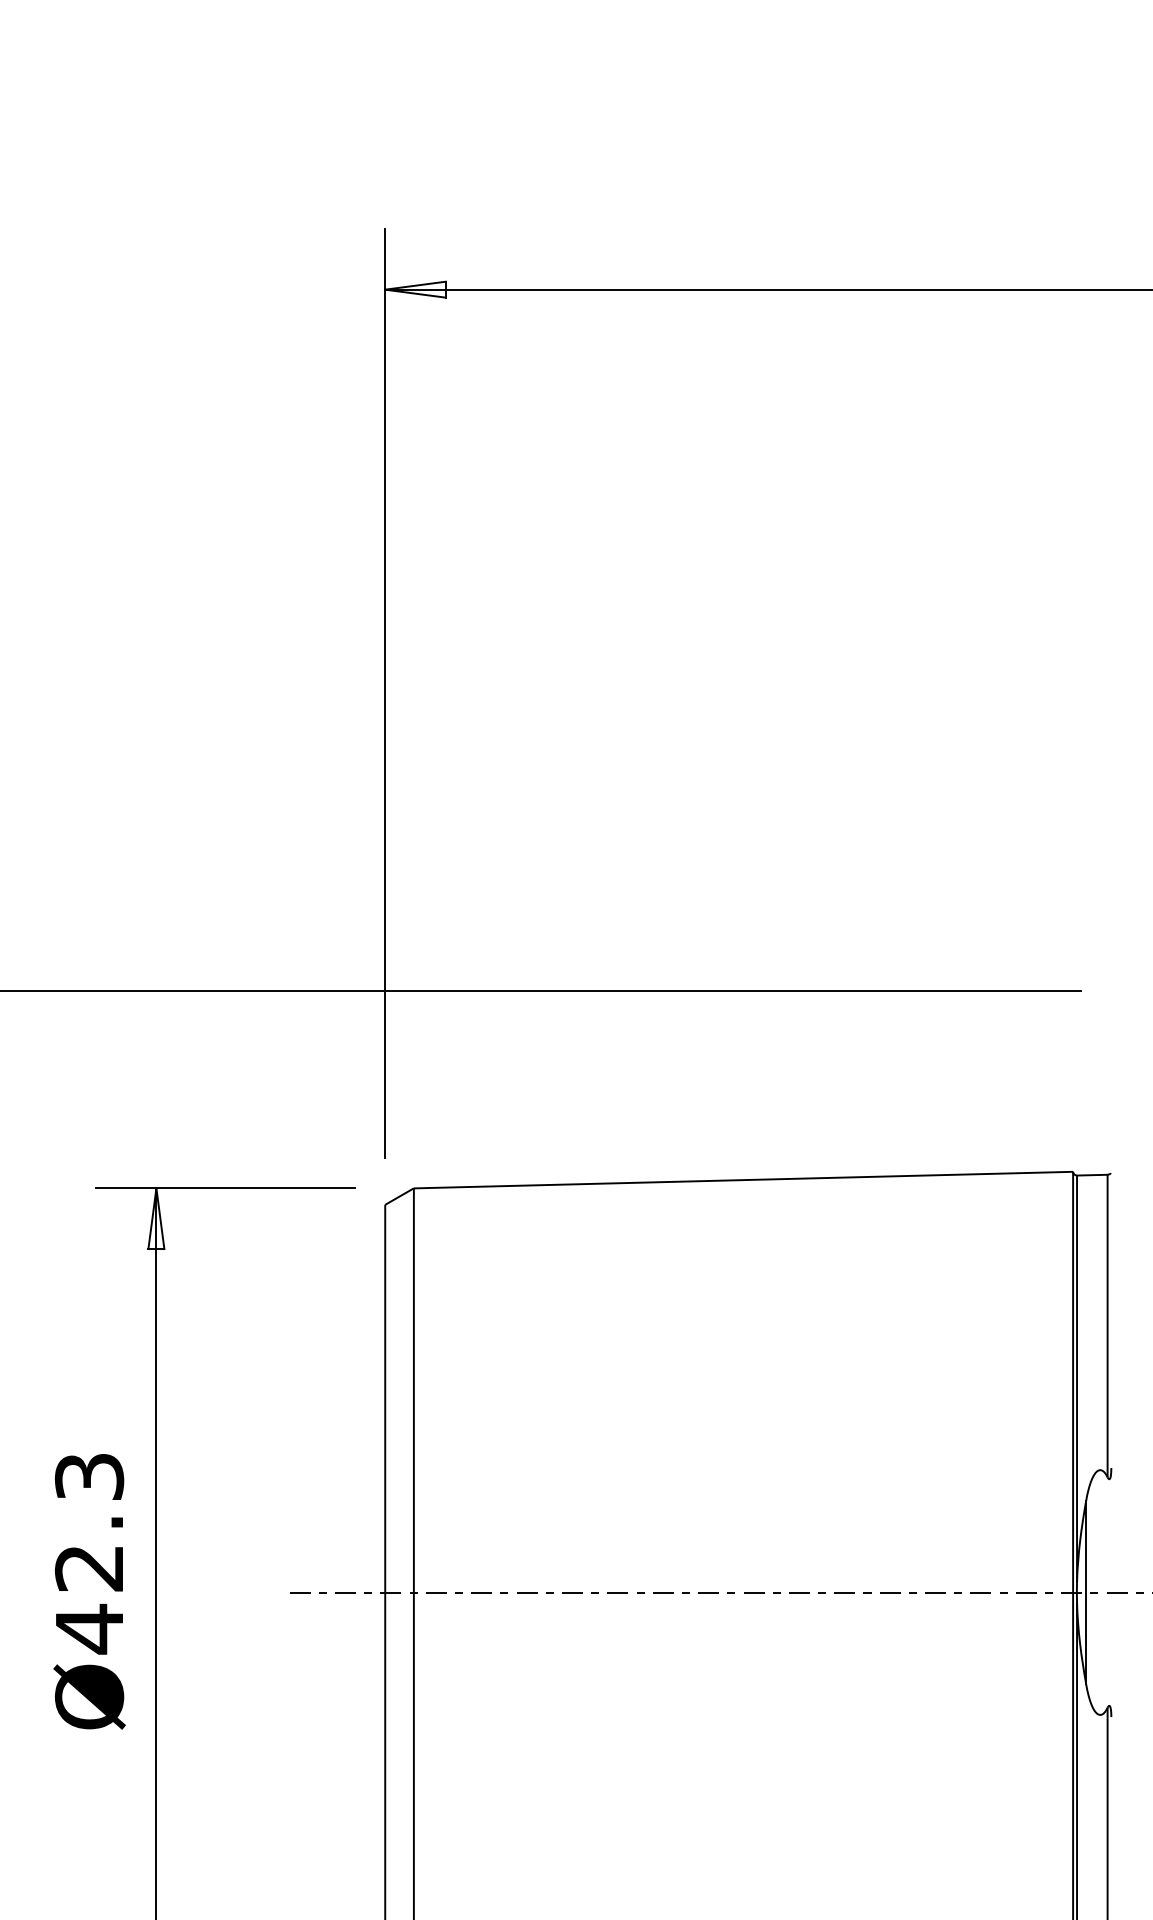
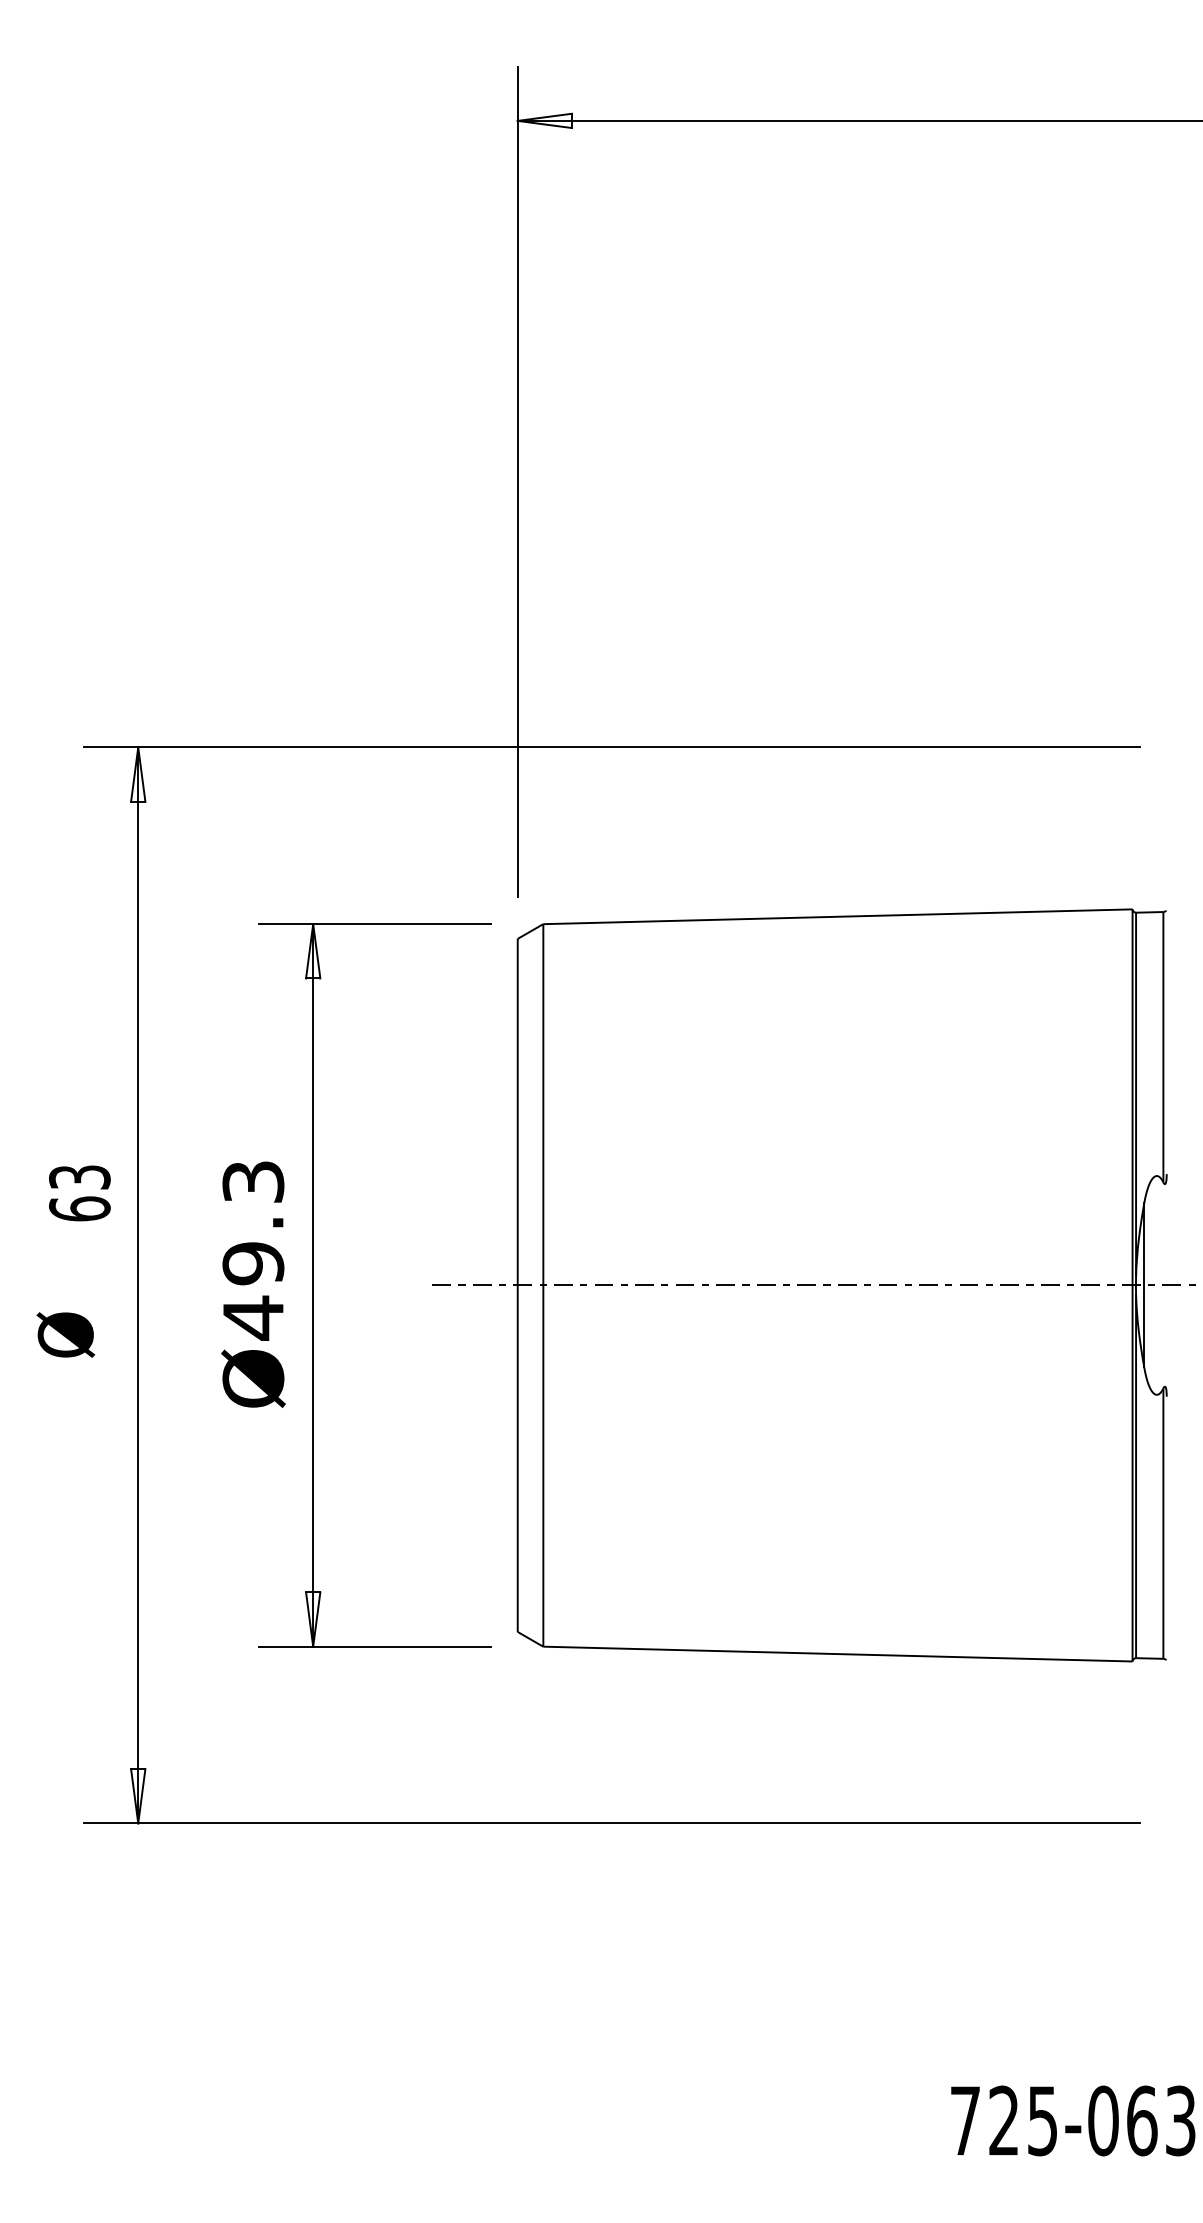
text: (89, 1568) -> (253, 1263), Ø42.3 -> Ø49.3

